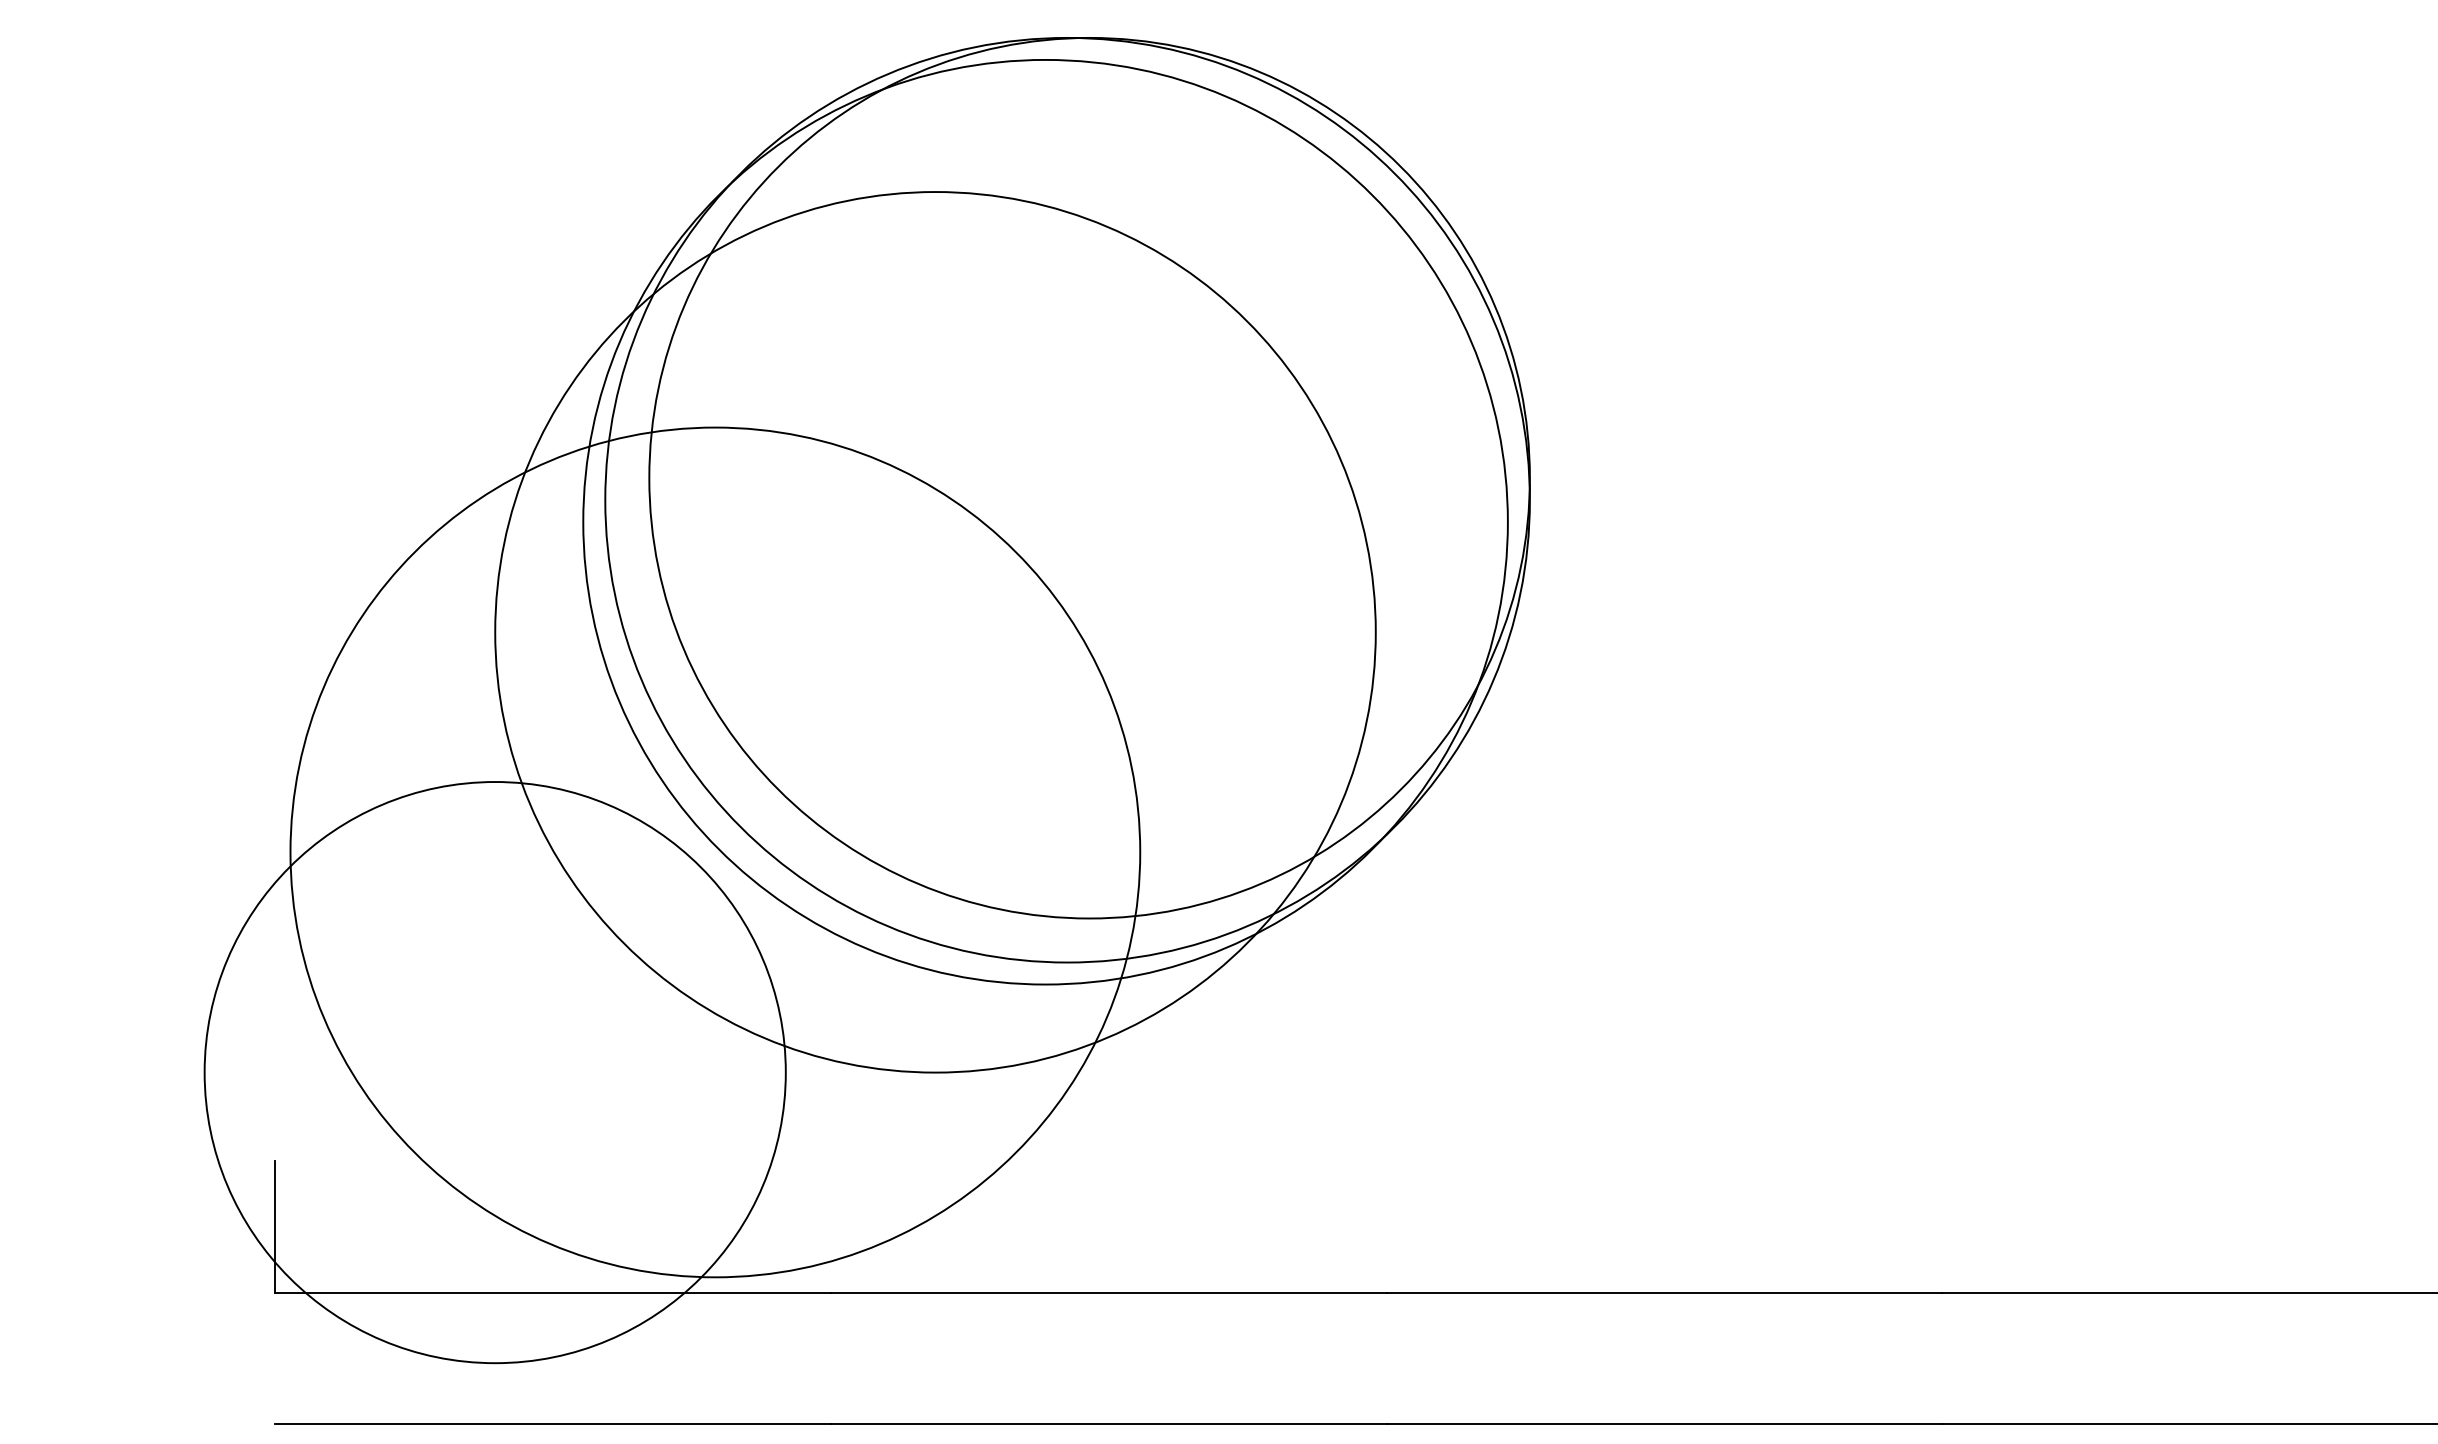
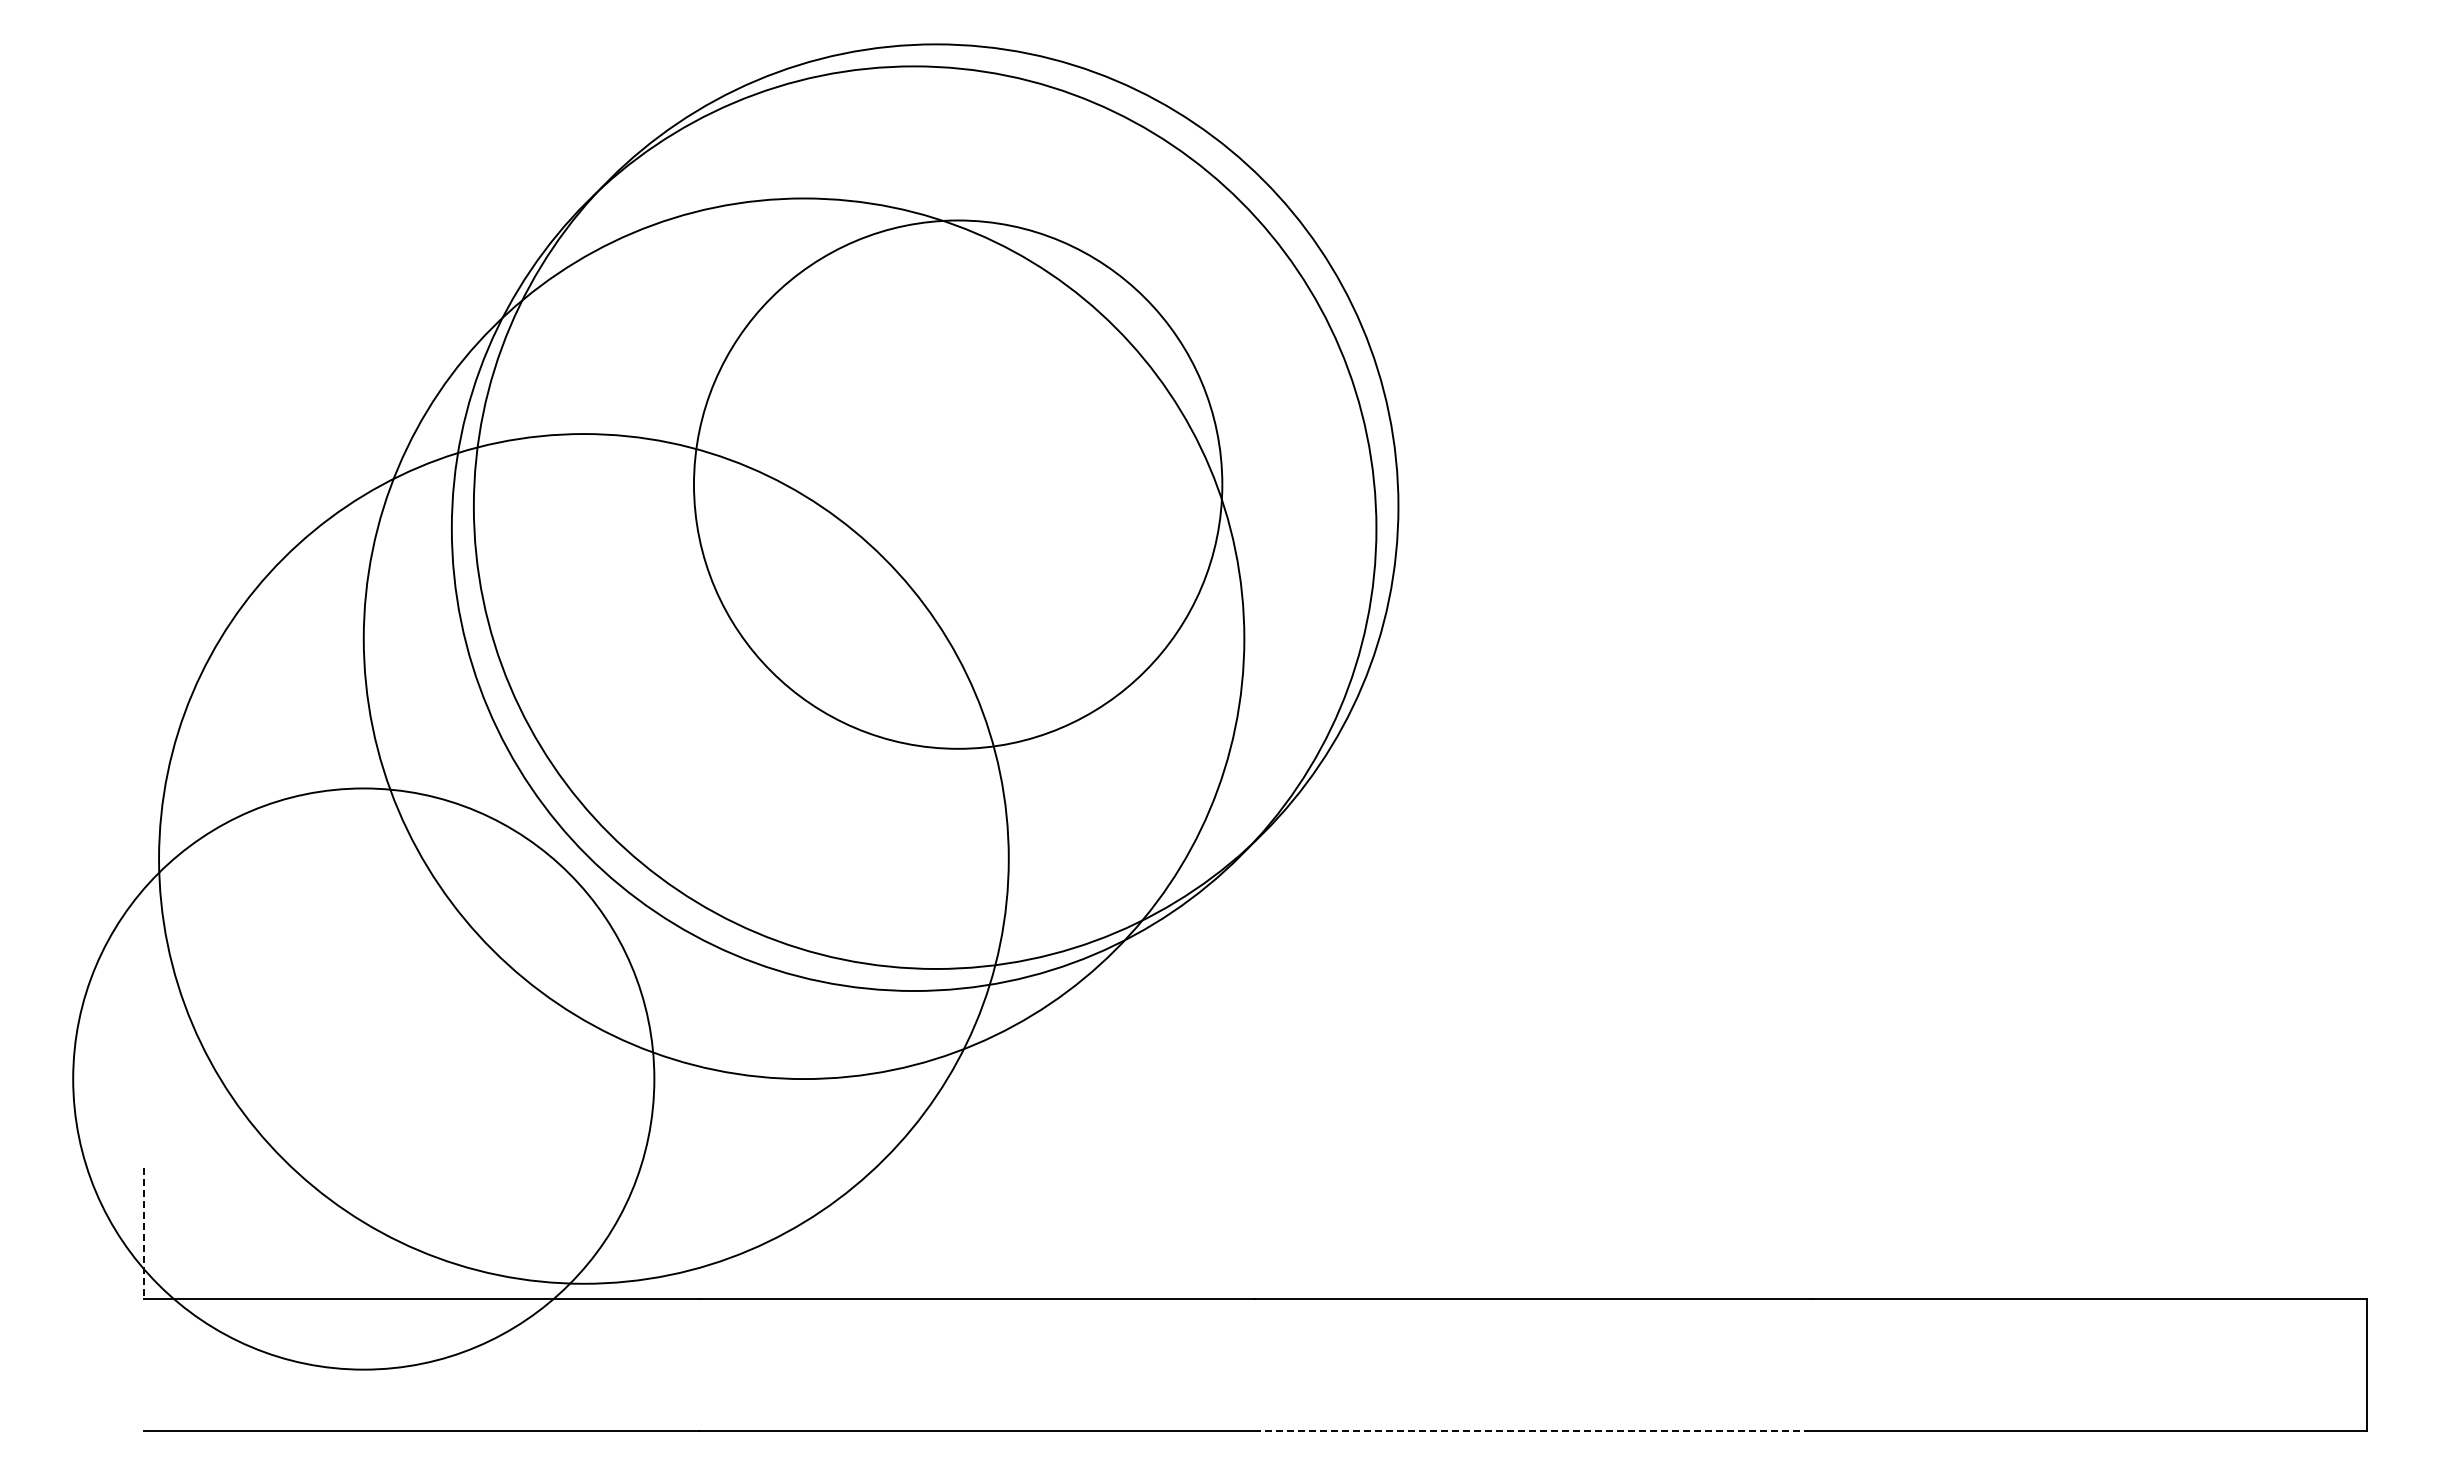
circle: (1088, 478) -> (957, 484), size x0.6
line: (274, 1227) -> (143, 1233), solid -> dashed
line: (1664, 1424) -> (1533, 1430), solid -> dashed

